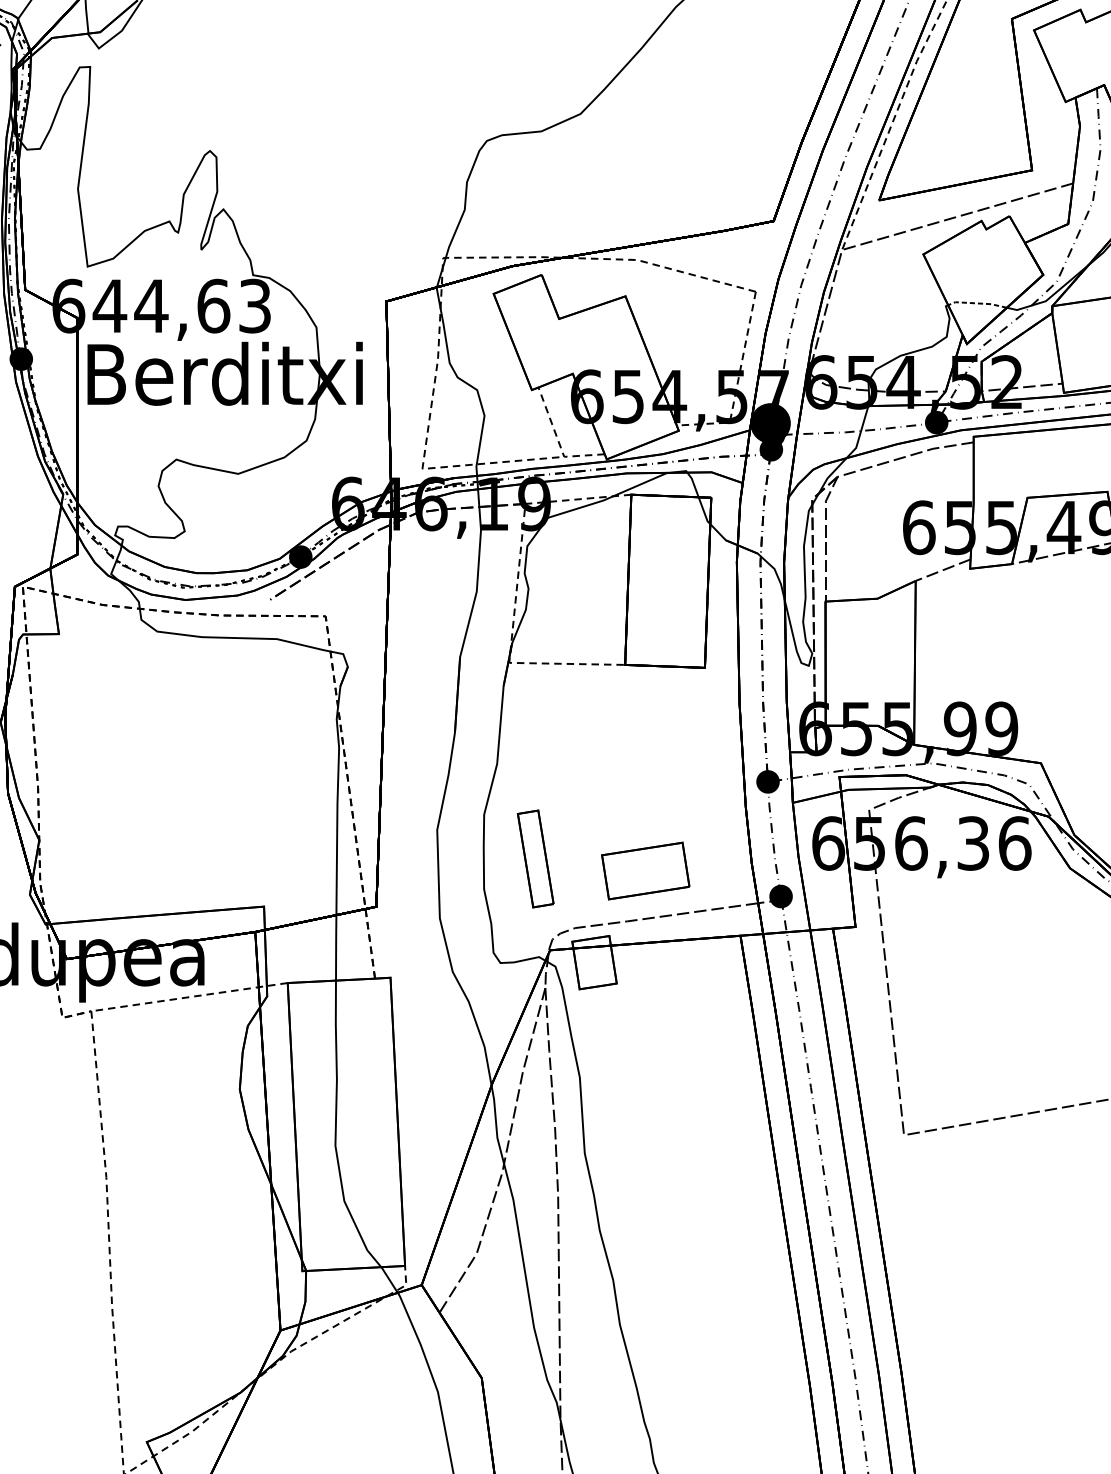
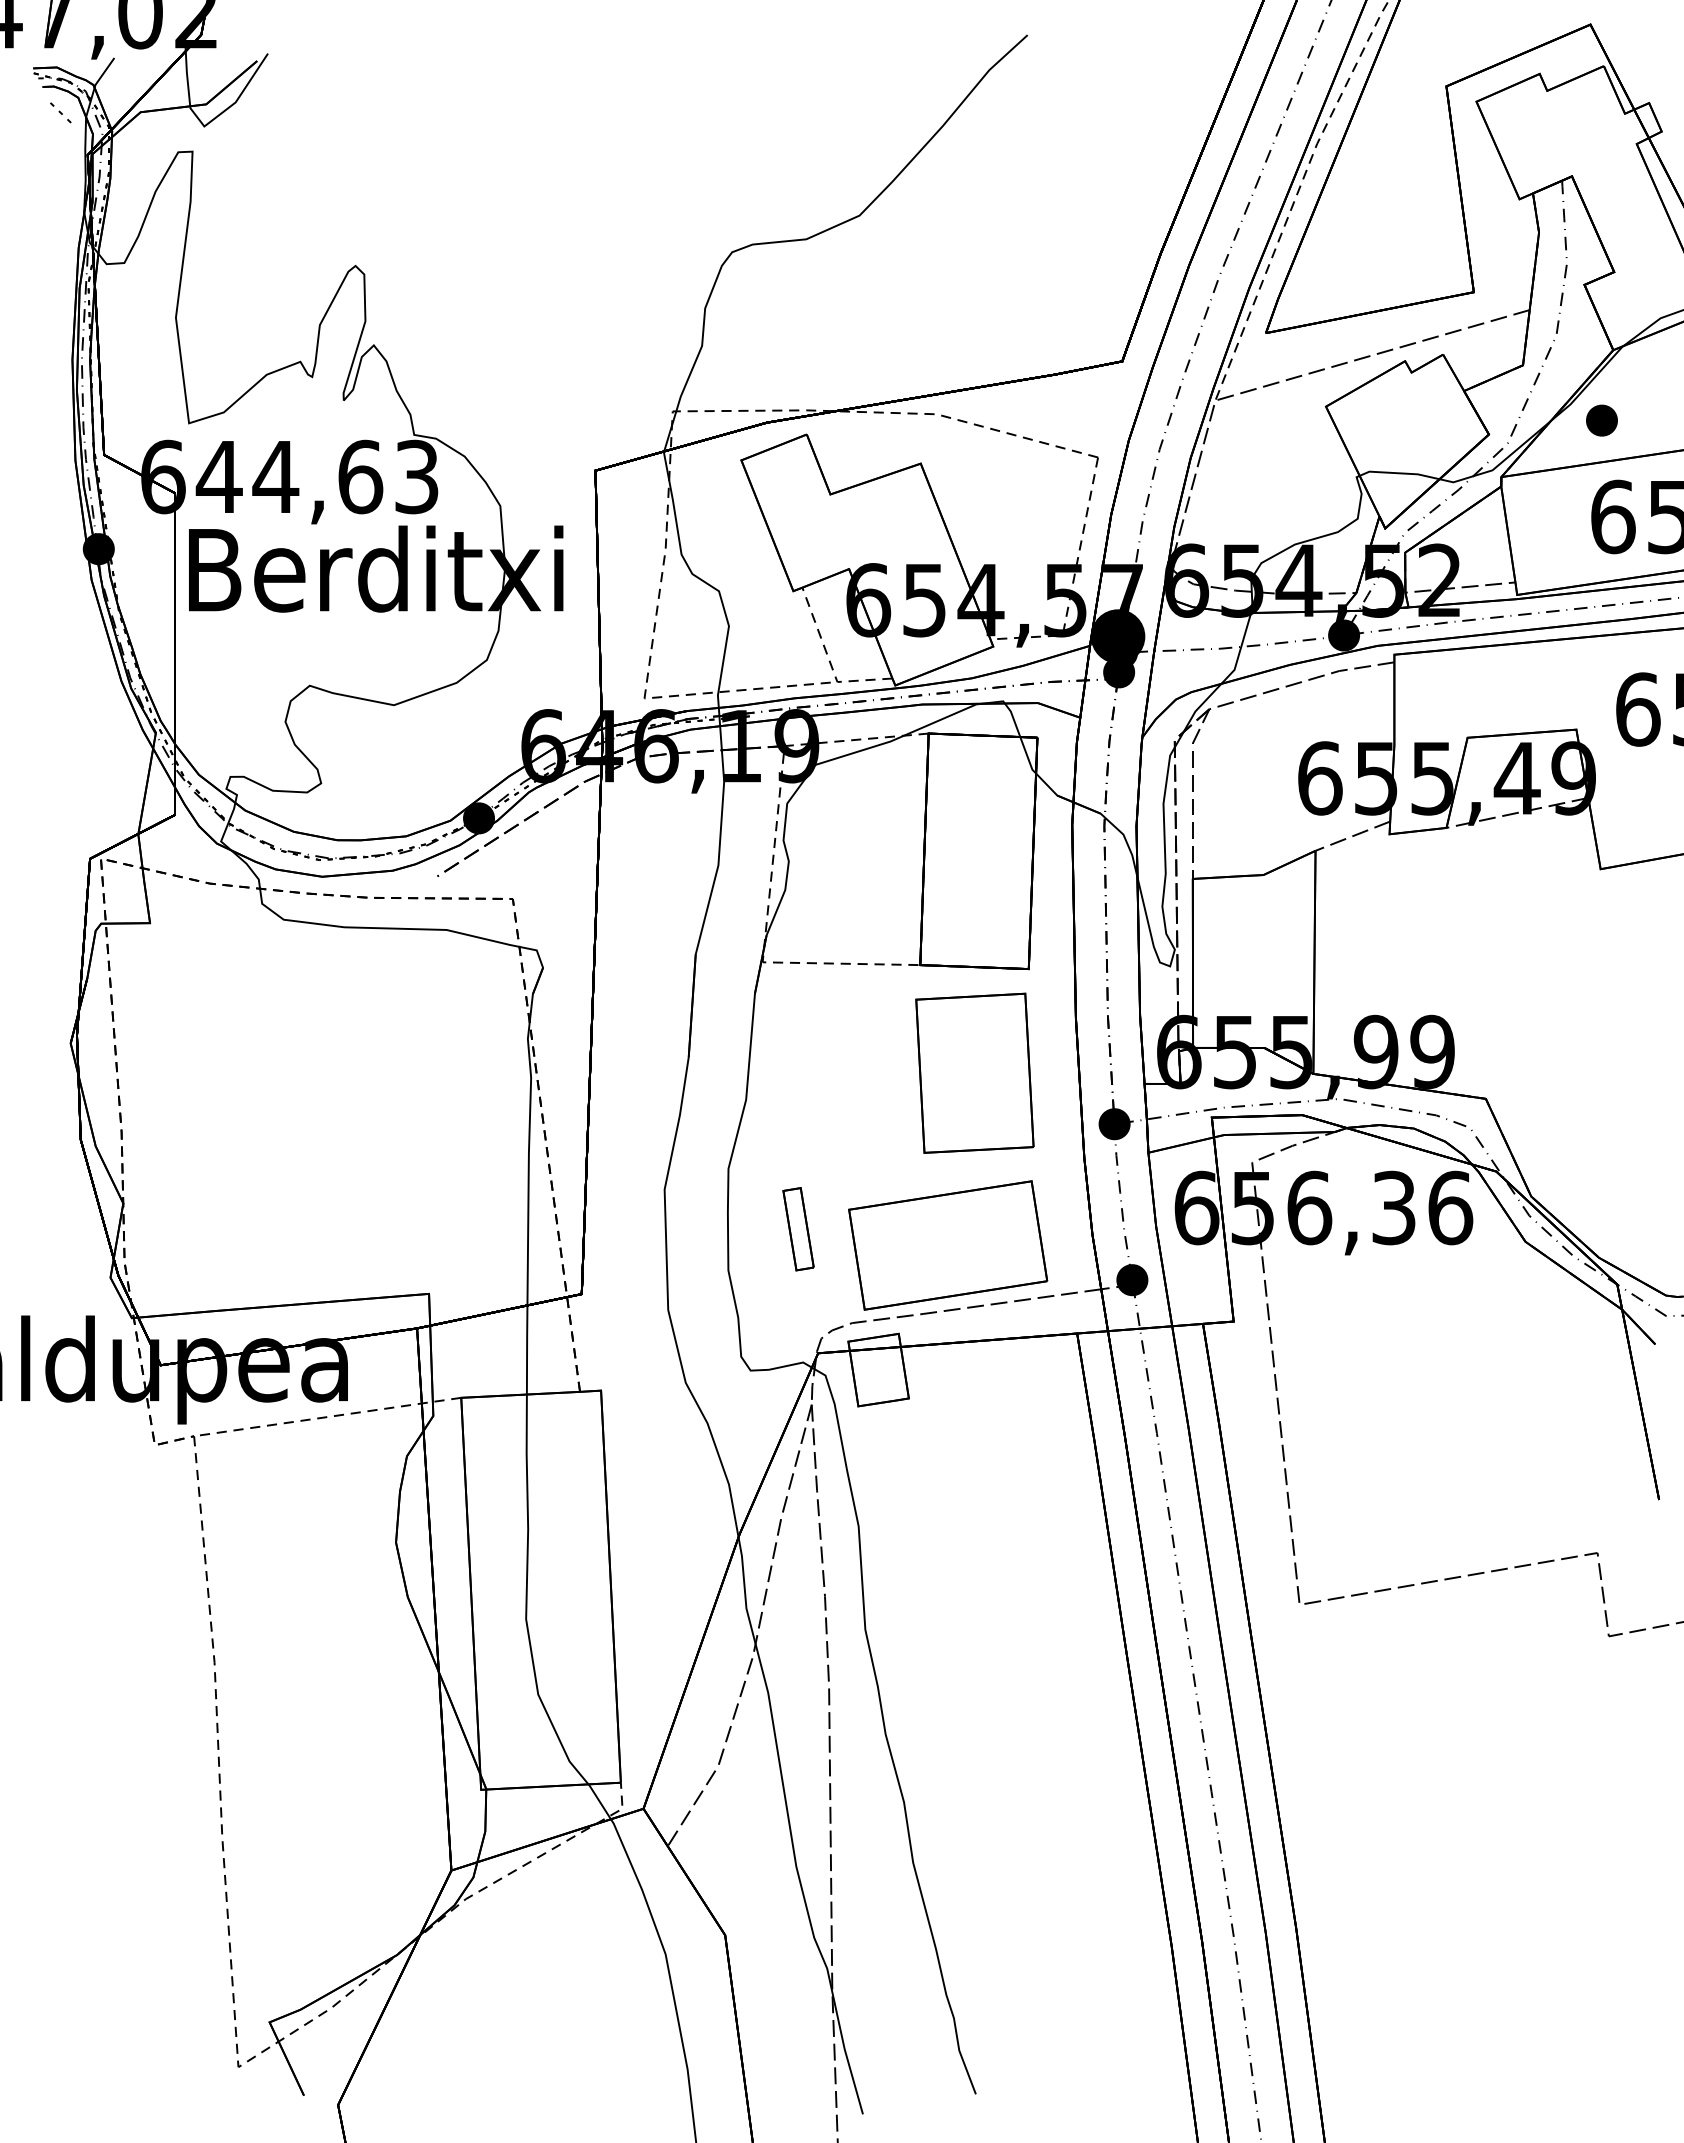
line: (977, 303) -> (1399, 473), dashed -> solid
part: (665, 743) -> (974, 1072), added
part: (535, 859) -> (798, 1229), size x0.62
part: (645, 871) -> (948, 1245), size x1.67

